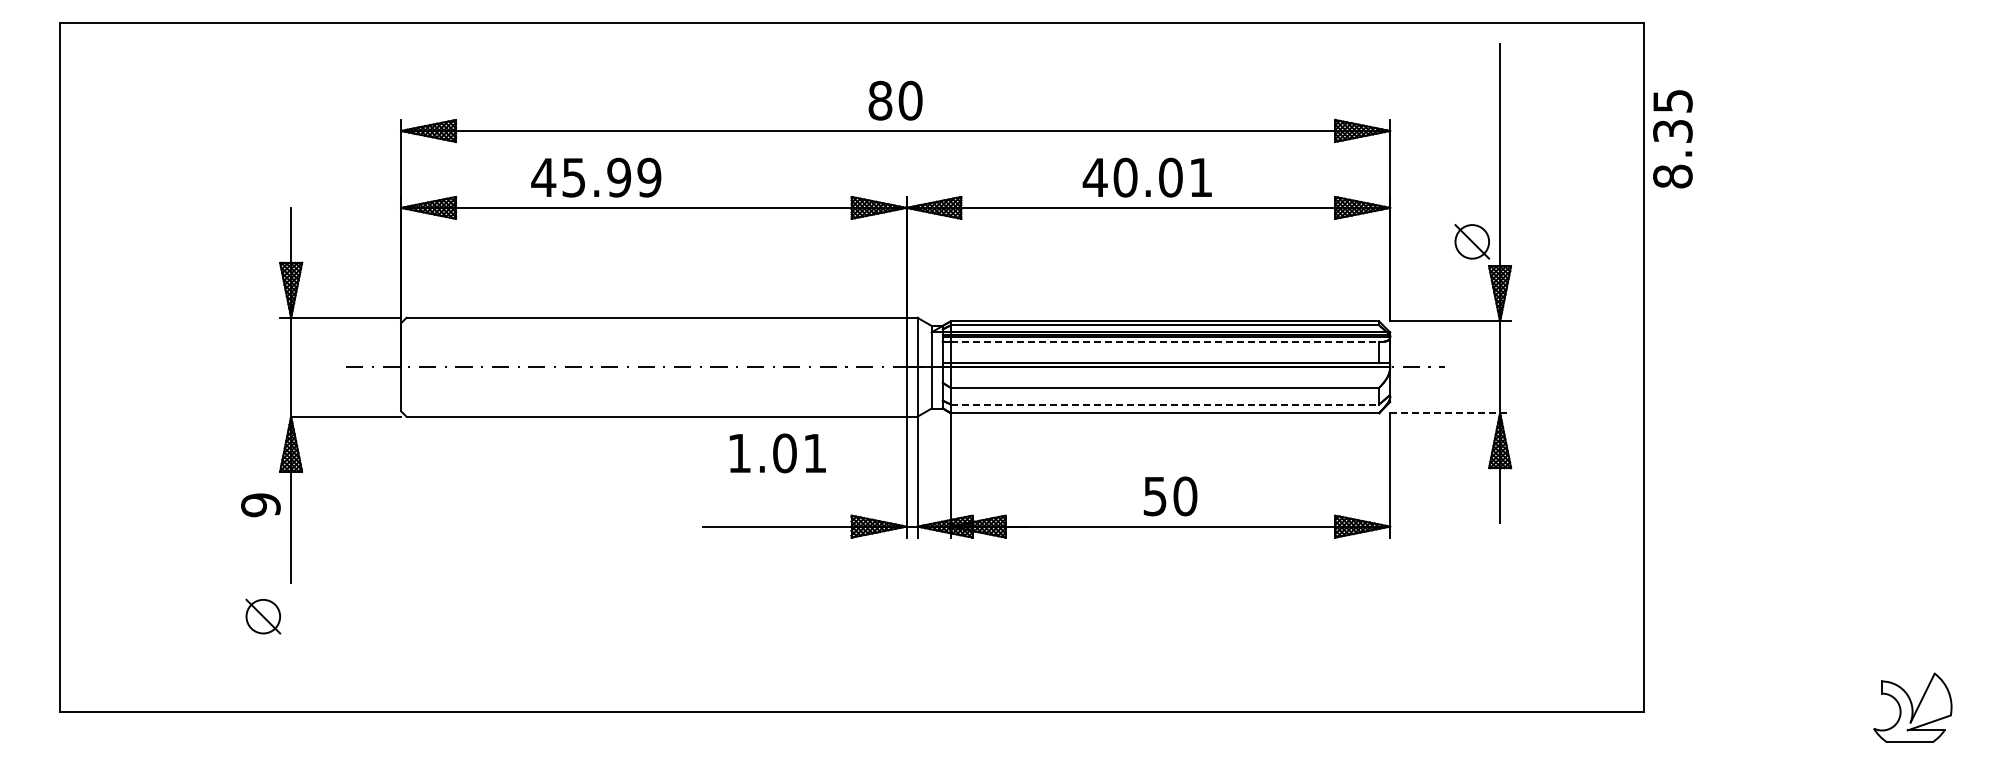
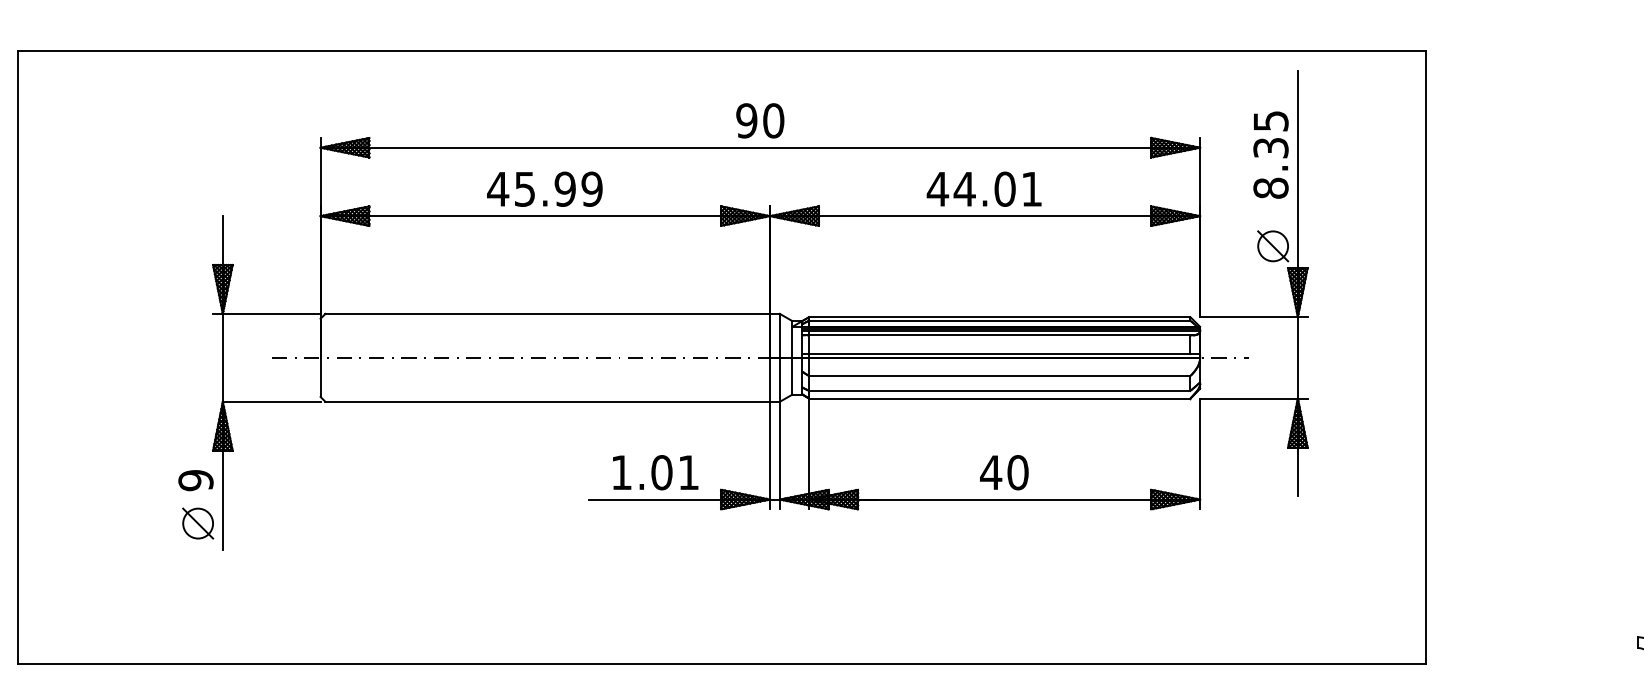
text: (880, 100) -> (746, 120), 80 -> 90
text: (1672, 139) -> (1270, 155), moved
text: (596, 177) -> (545, 189), moved
text: (1125, 177) -> (964, 189), 40.01 -> 44.01
line: (1165, 341) -> (1000, 334), dashed -> solid
line: (1165, 404) -> (1000, 390), dashed -> solid
line: (1451, 413) -> (1254, 398), dashed -> solid
text: (777, 453) -> (655, 472), moved
text: (1154, 496) -> (990, 472), 50 -> 40
part: (263, 616) -> (198, 523), moved

